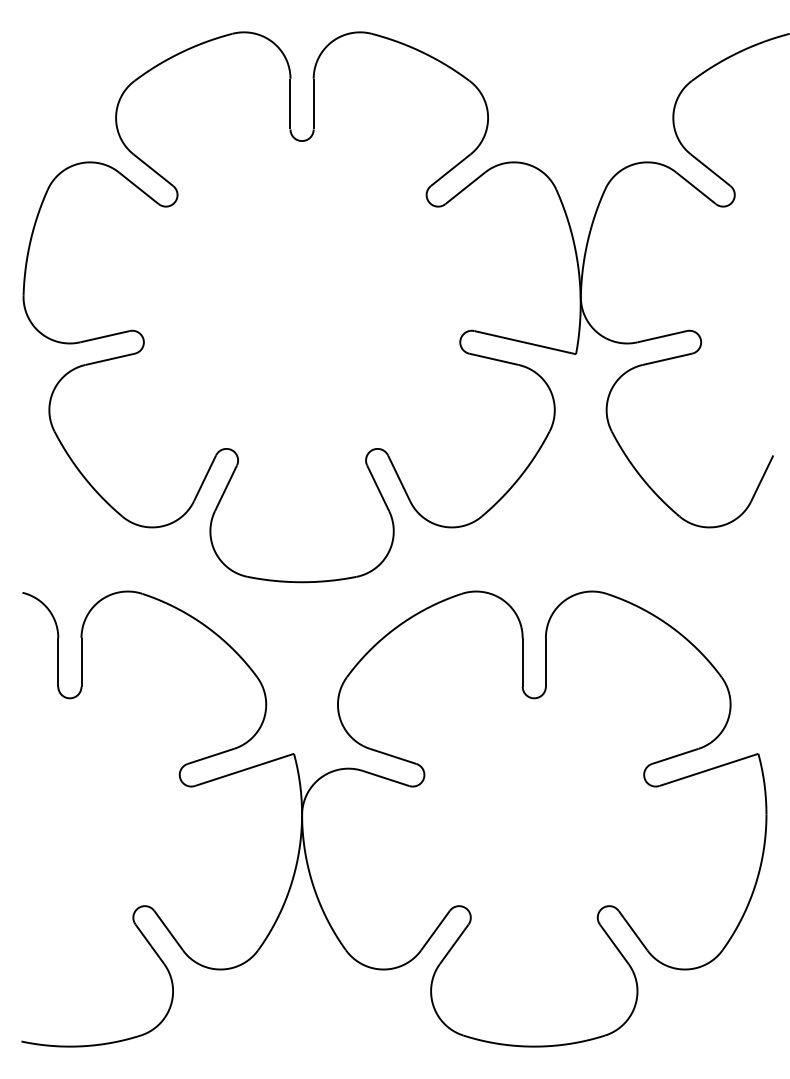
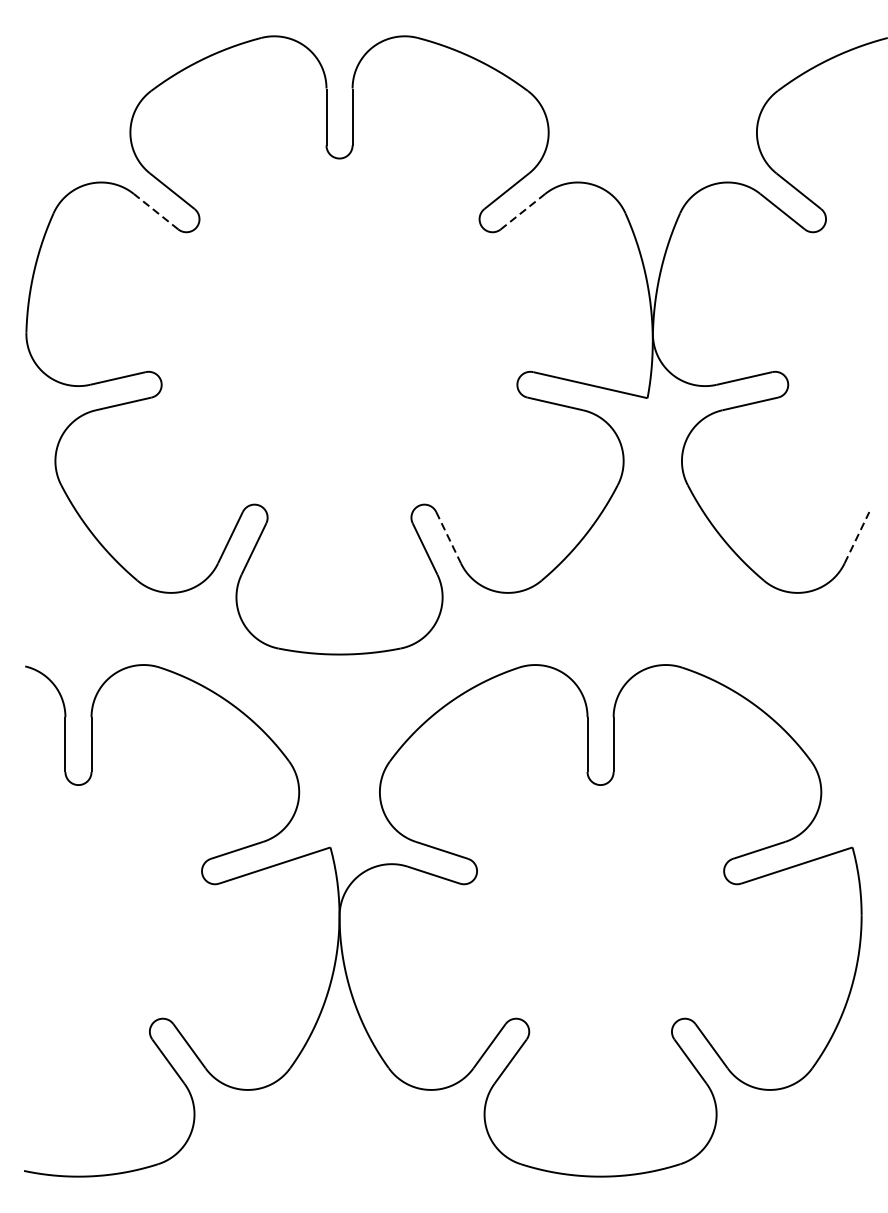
line: (138, 188) -> (155, 211), solid -> dashed
line: (464, 188) -> (522, 211), solid -> dashed
line: (762, 477) -> (857, 536), solid -> dashed
line: (399, 478) -> (449, 537), solid -> dashed

